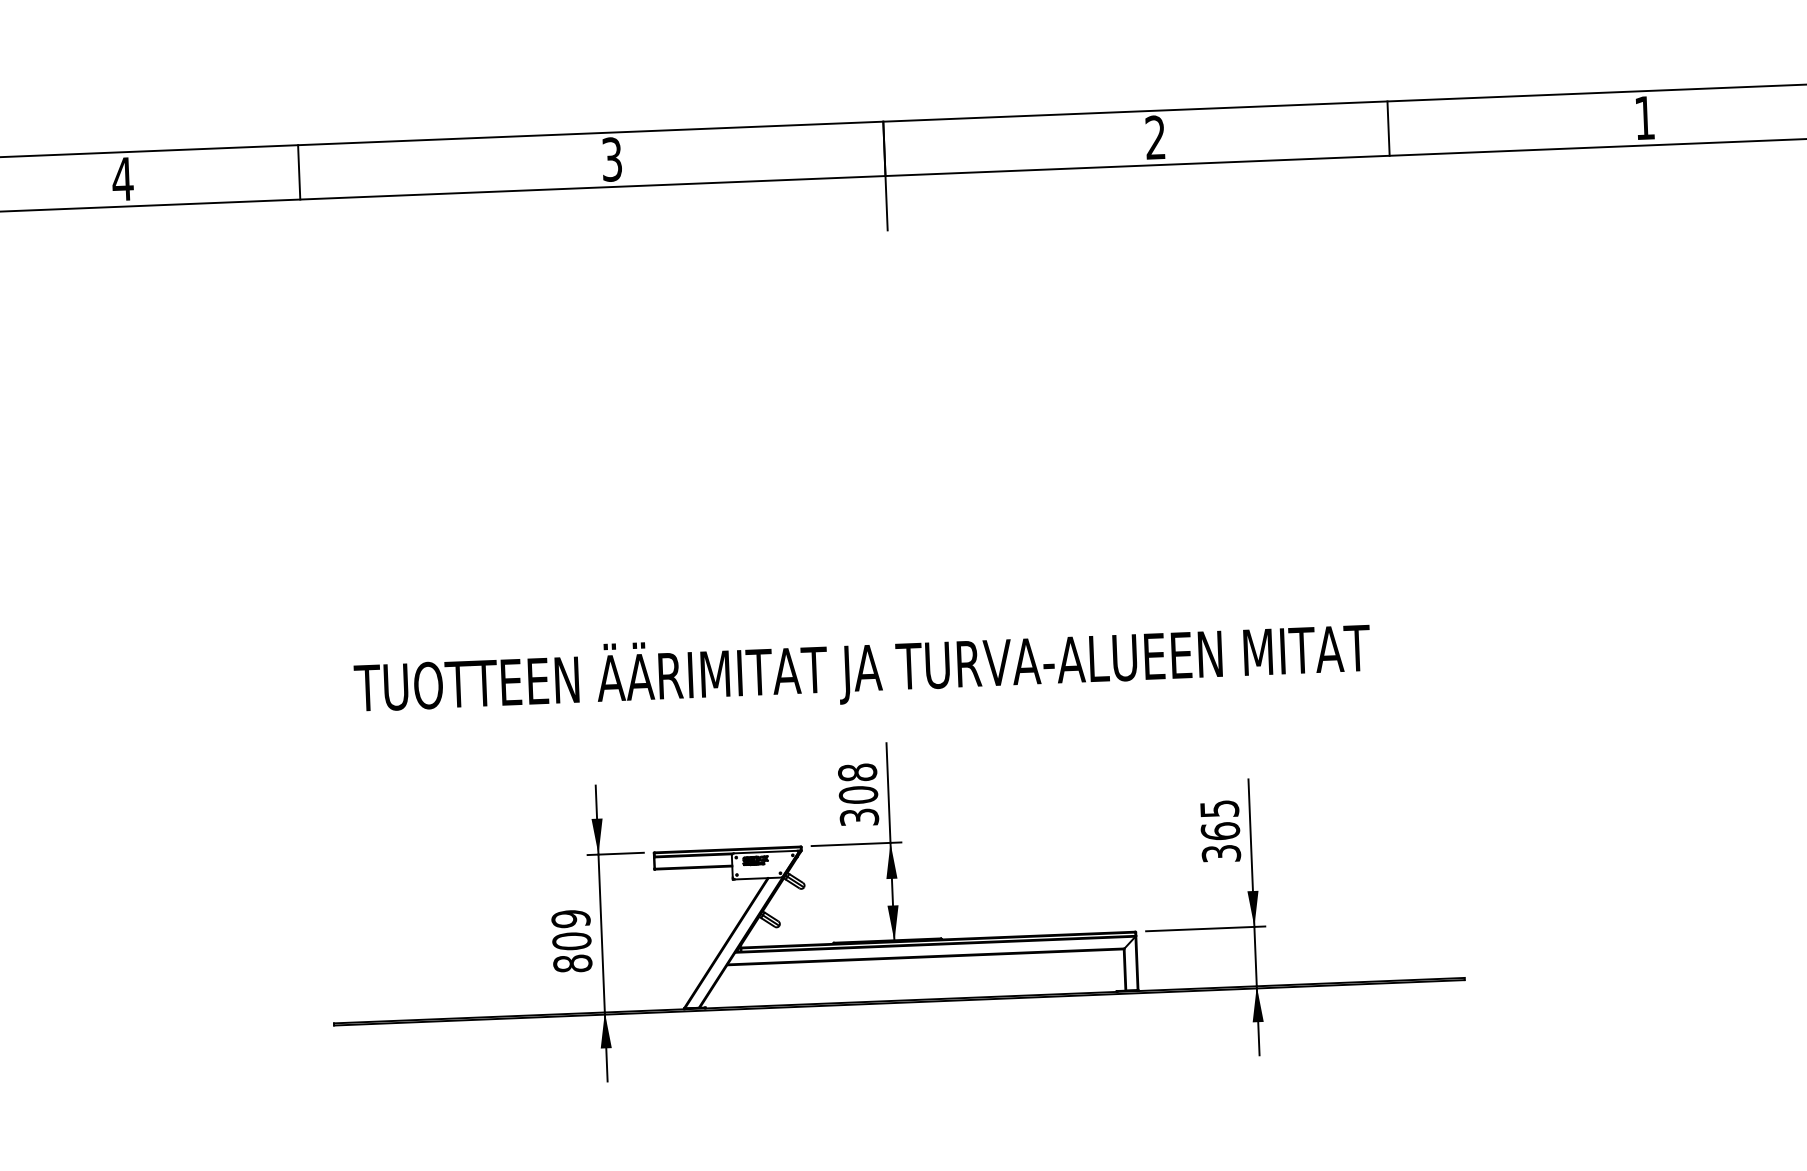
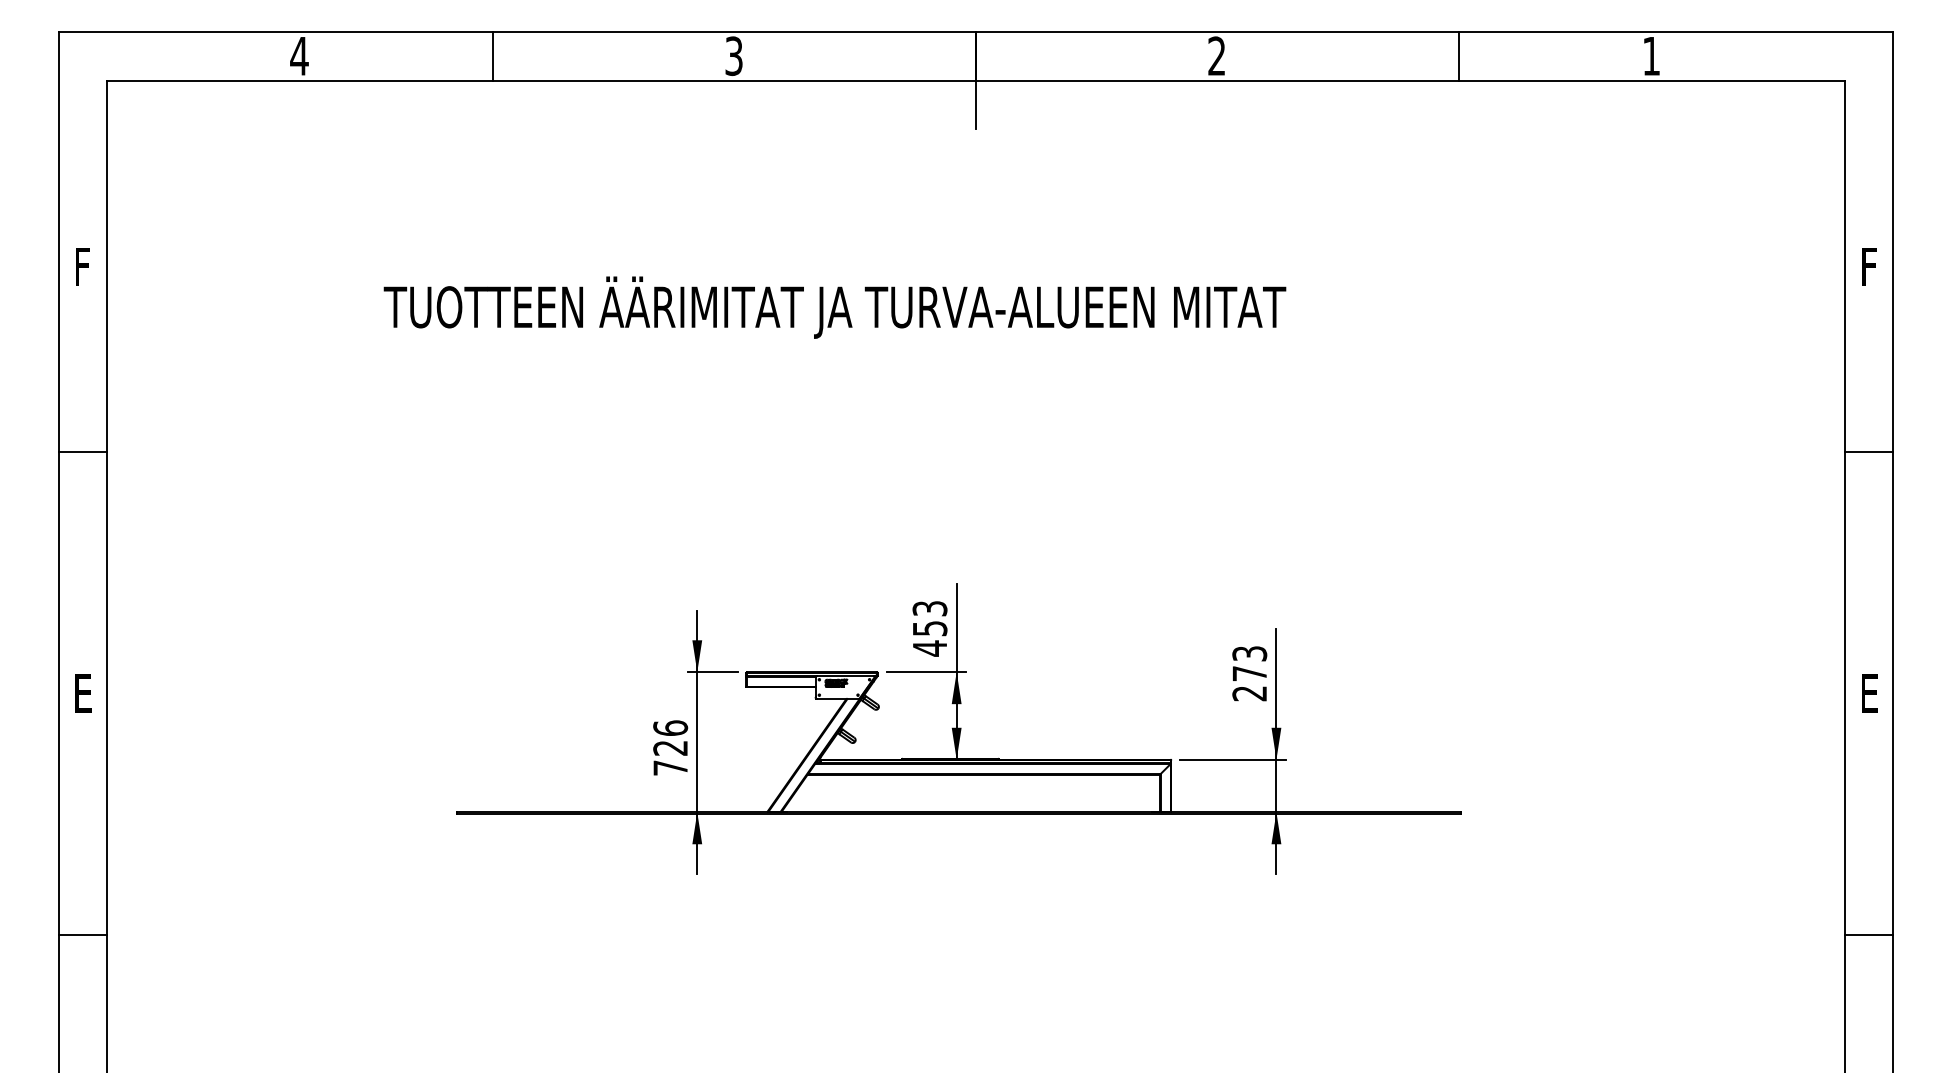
line: (1388, 128) -> (1458, 56), moved
line: (299, 172) -> (493, 56), moved
text: (861, 668) -> (834, 307), moved
text: (857, 794) -> (929, 628), 308 -> 453
text: (1220, 831) -> (1249, 673), 365 -> 273
text: (571, 940) -> (670, 747), 809 -> 726

